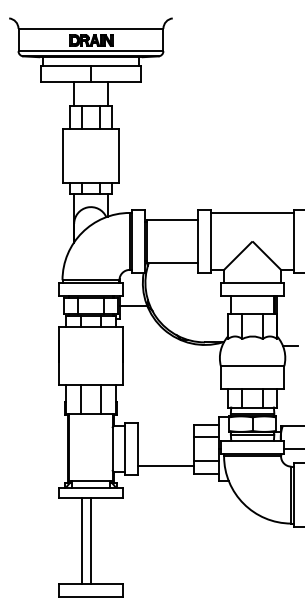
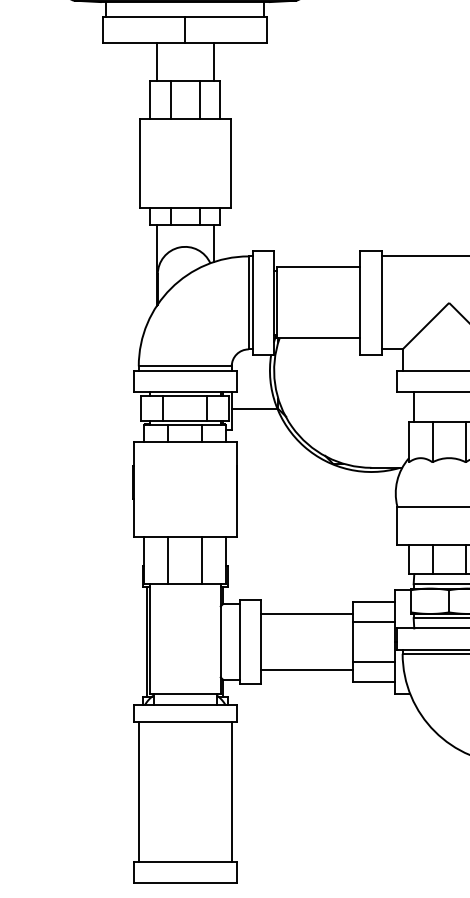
line: (165, 431) -> (306, 613), added
line: (82, 540) -> (231, 791), moved
line: (90, 540) -> (138, 791), moved

